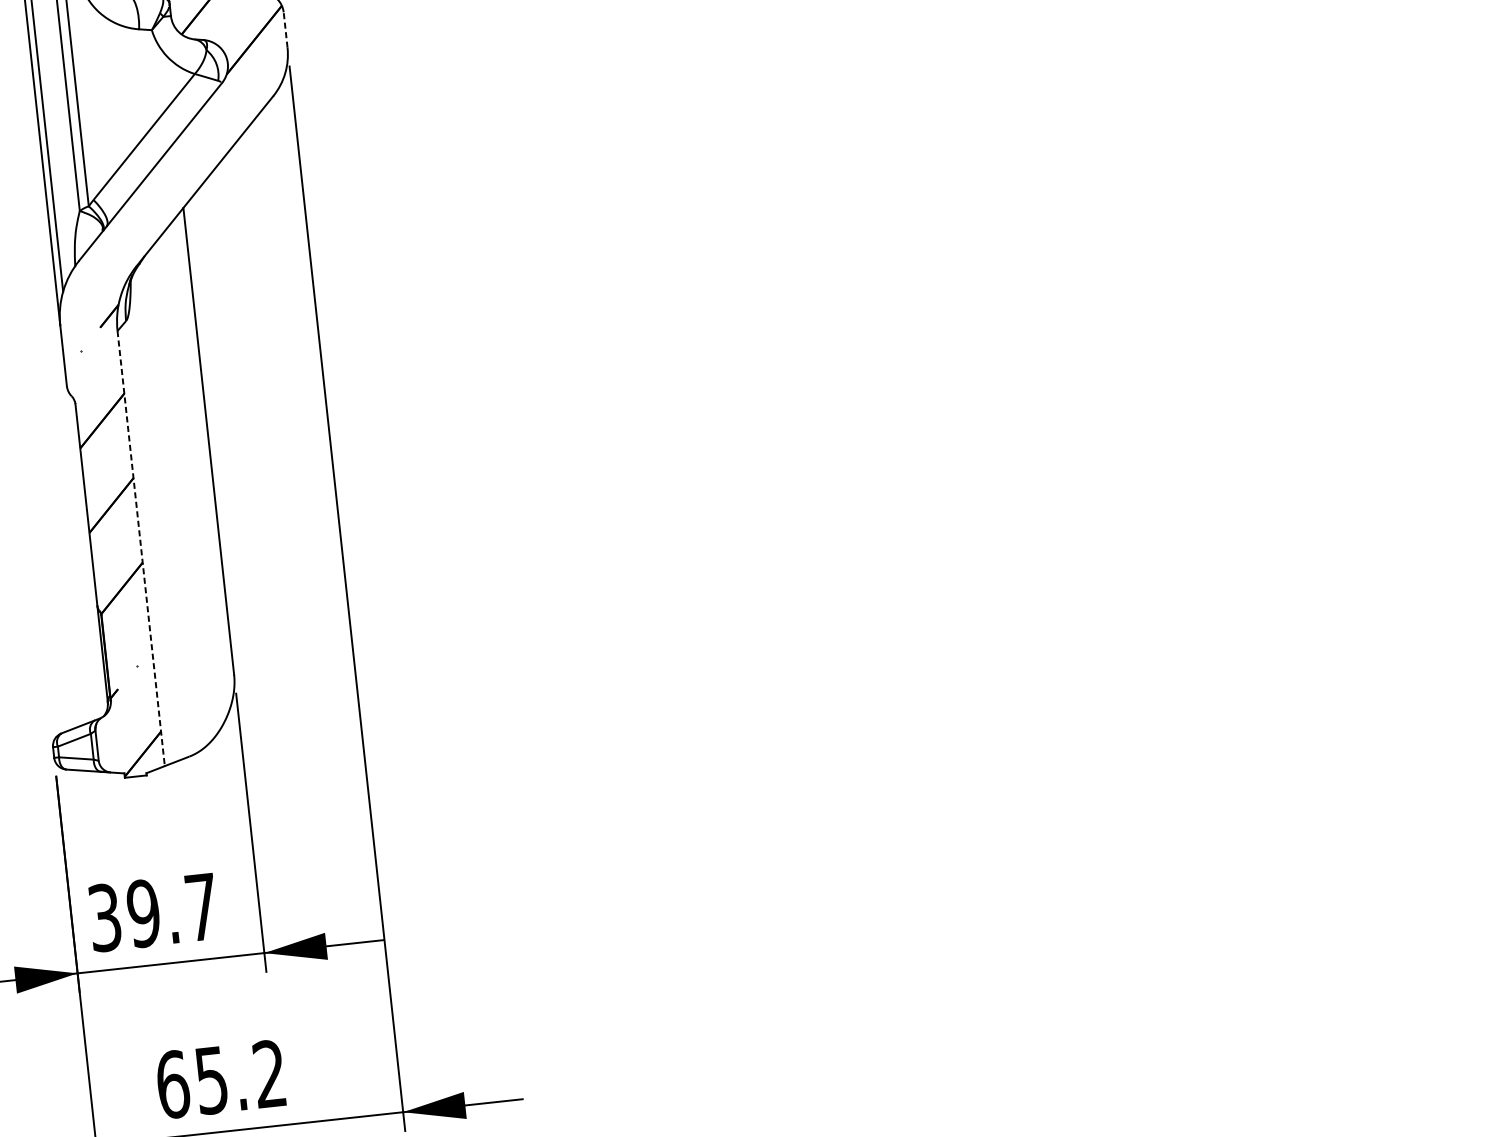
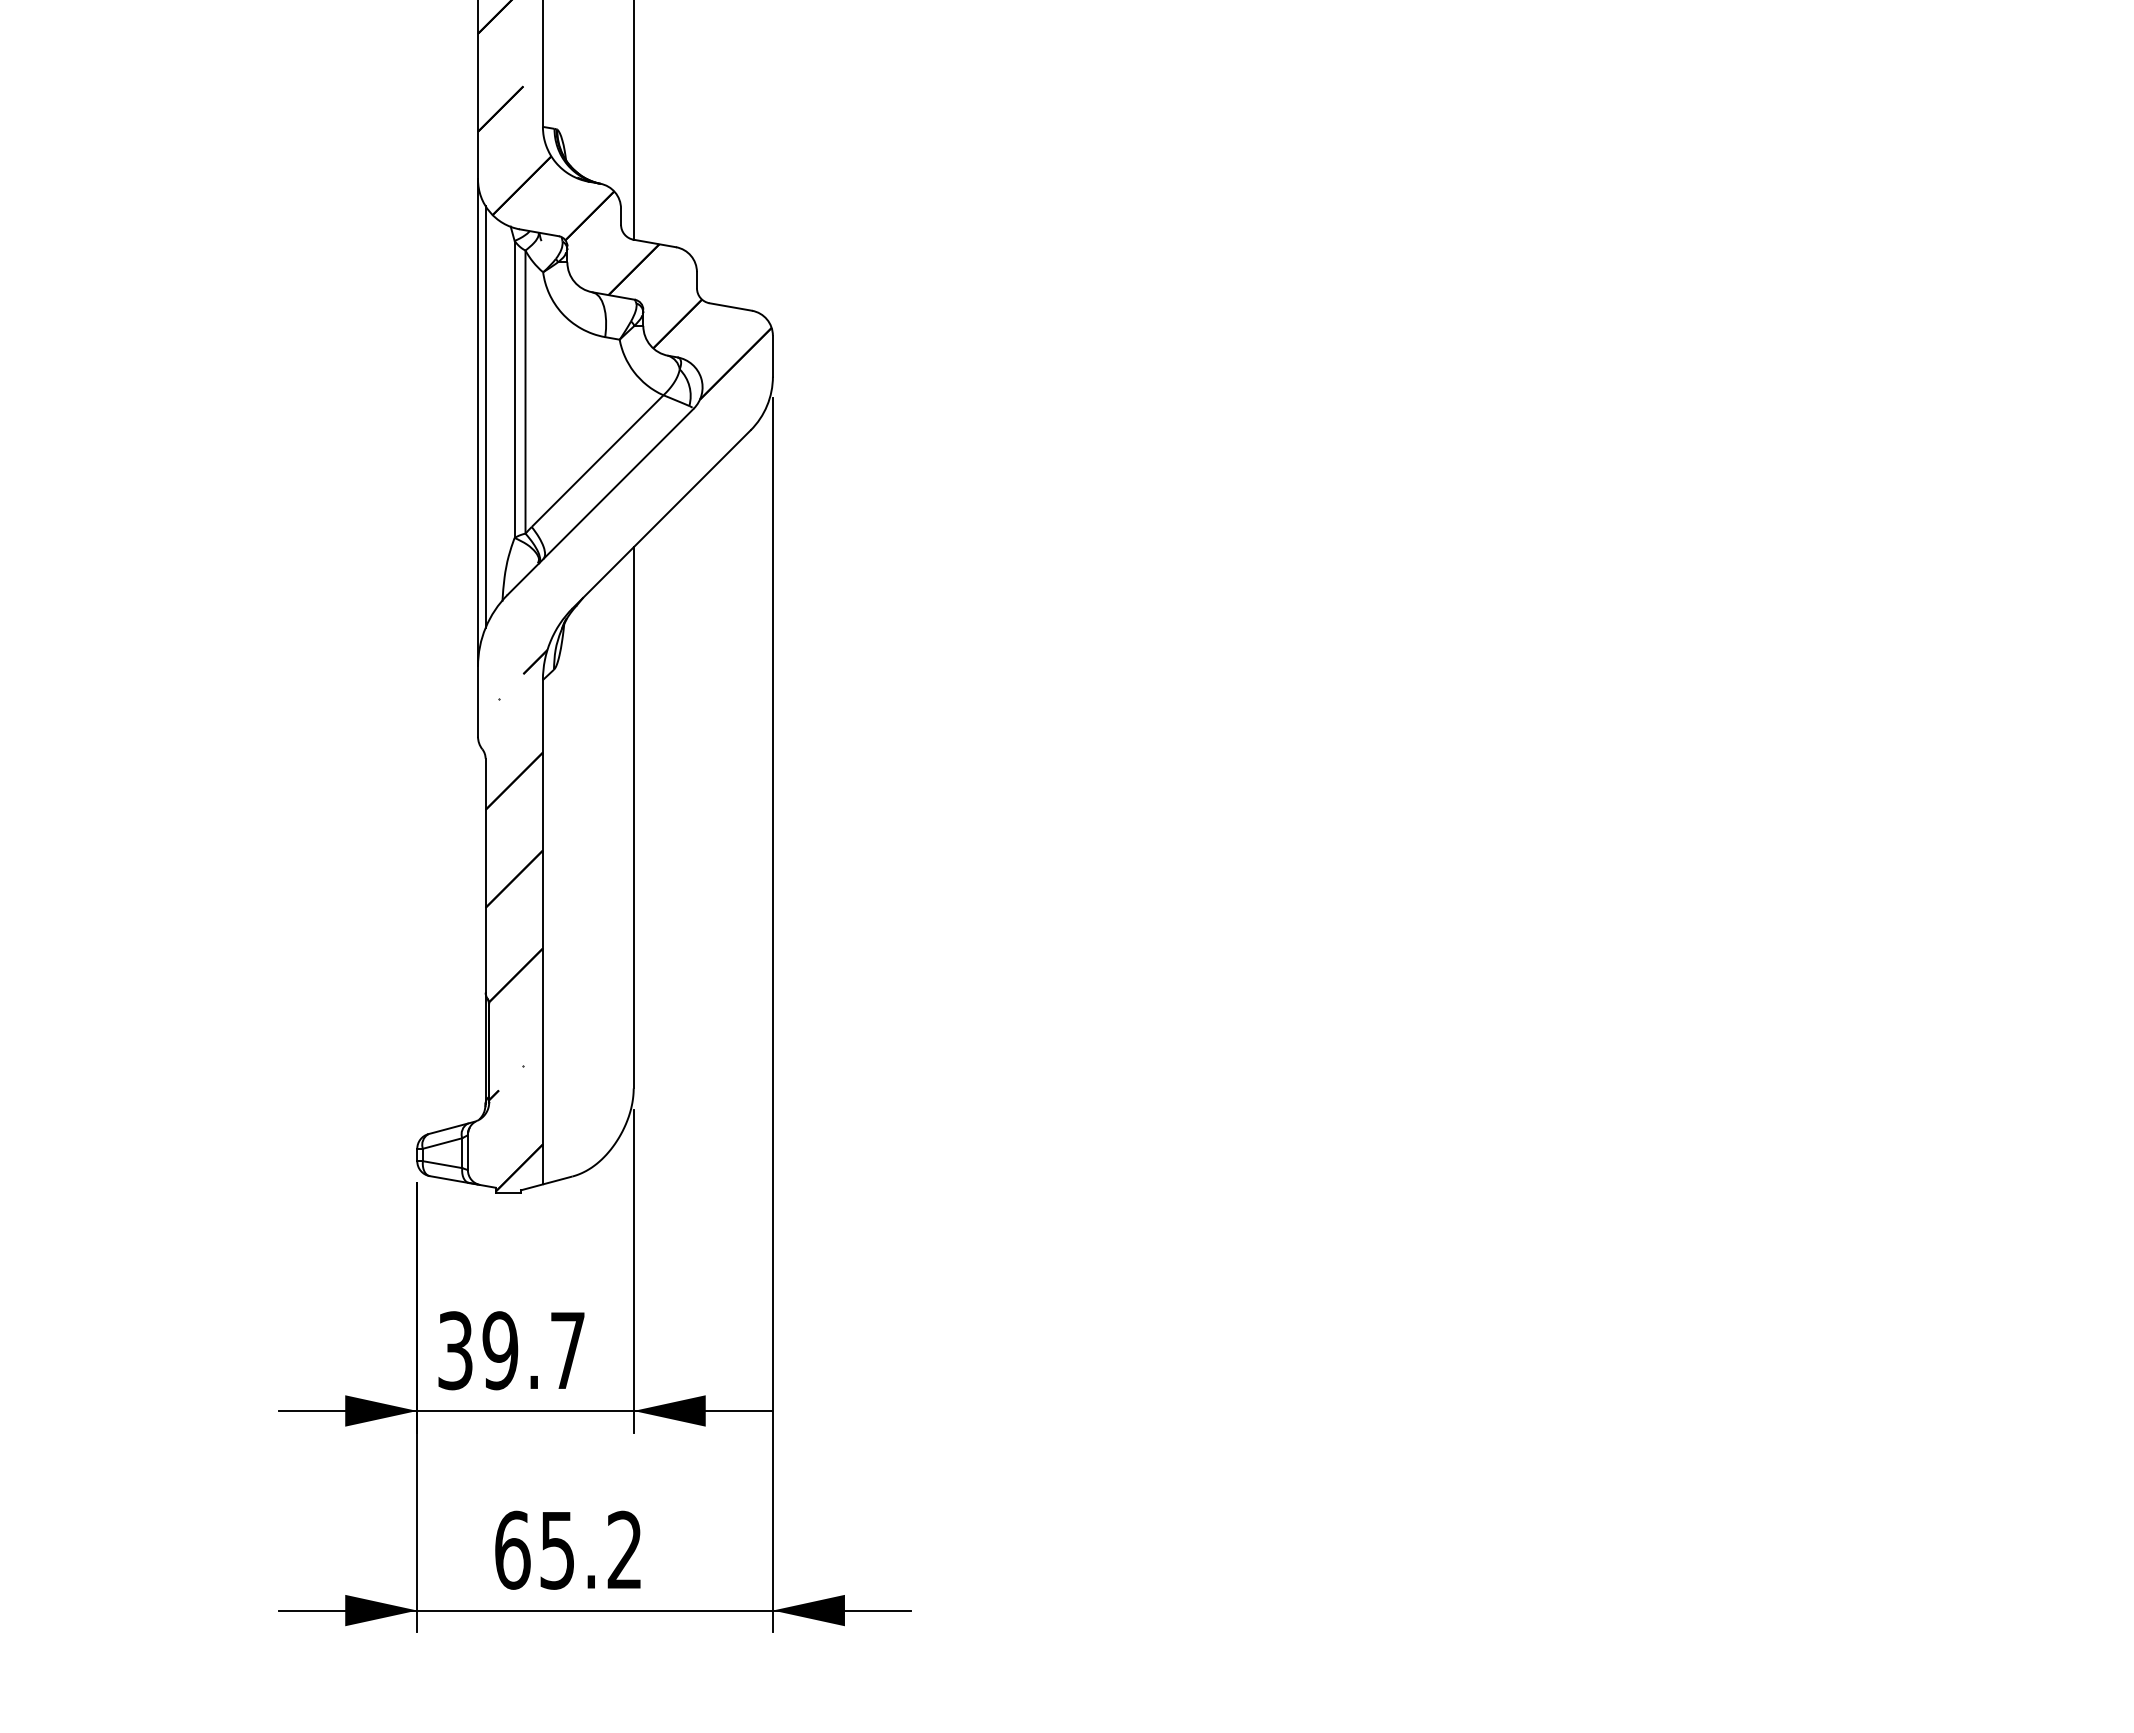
line: (285, 29) -> (772, 355), dashed -> solid
line: (140, 548) -> (542, 932), dashed -> solid

